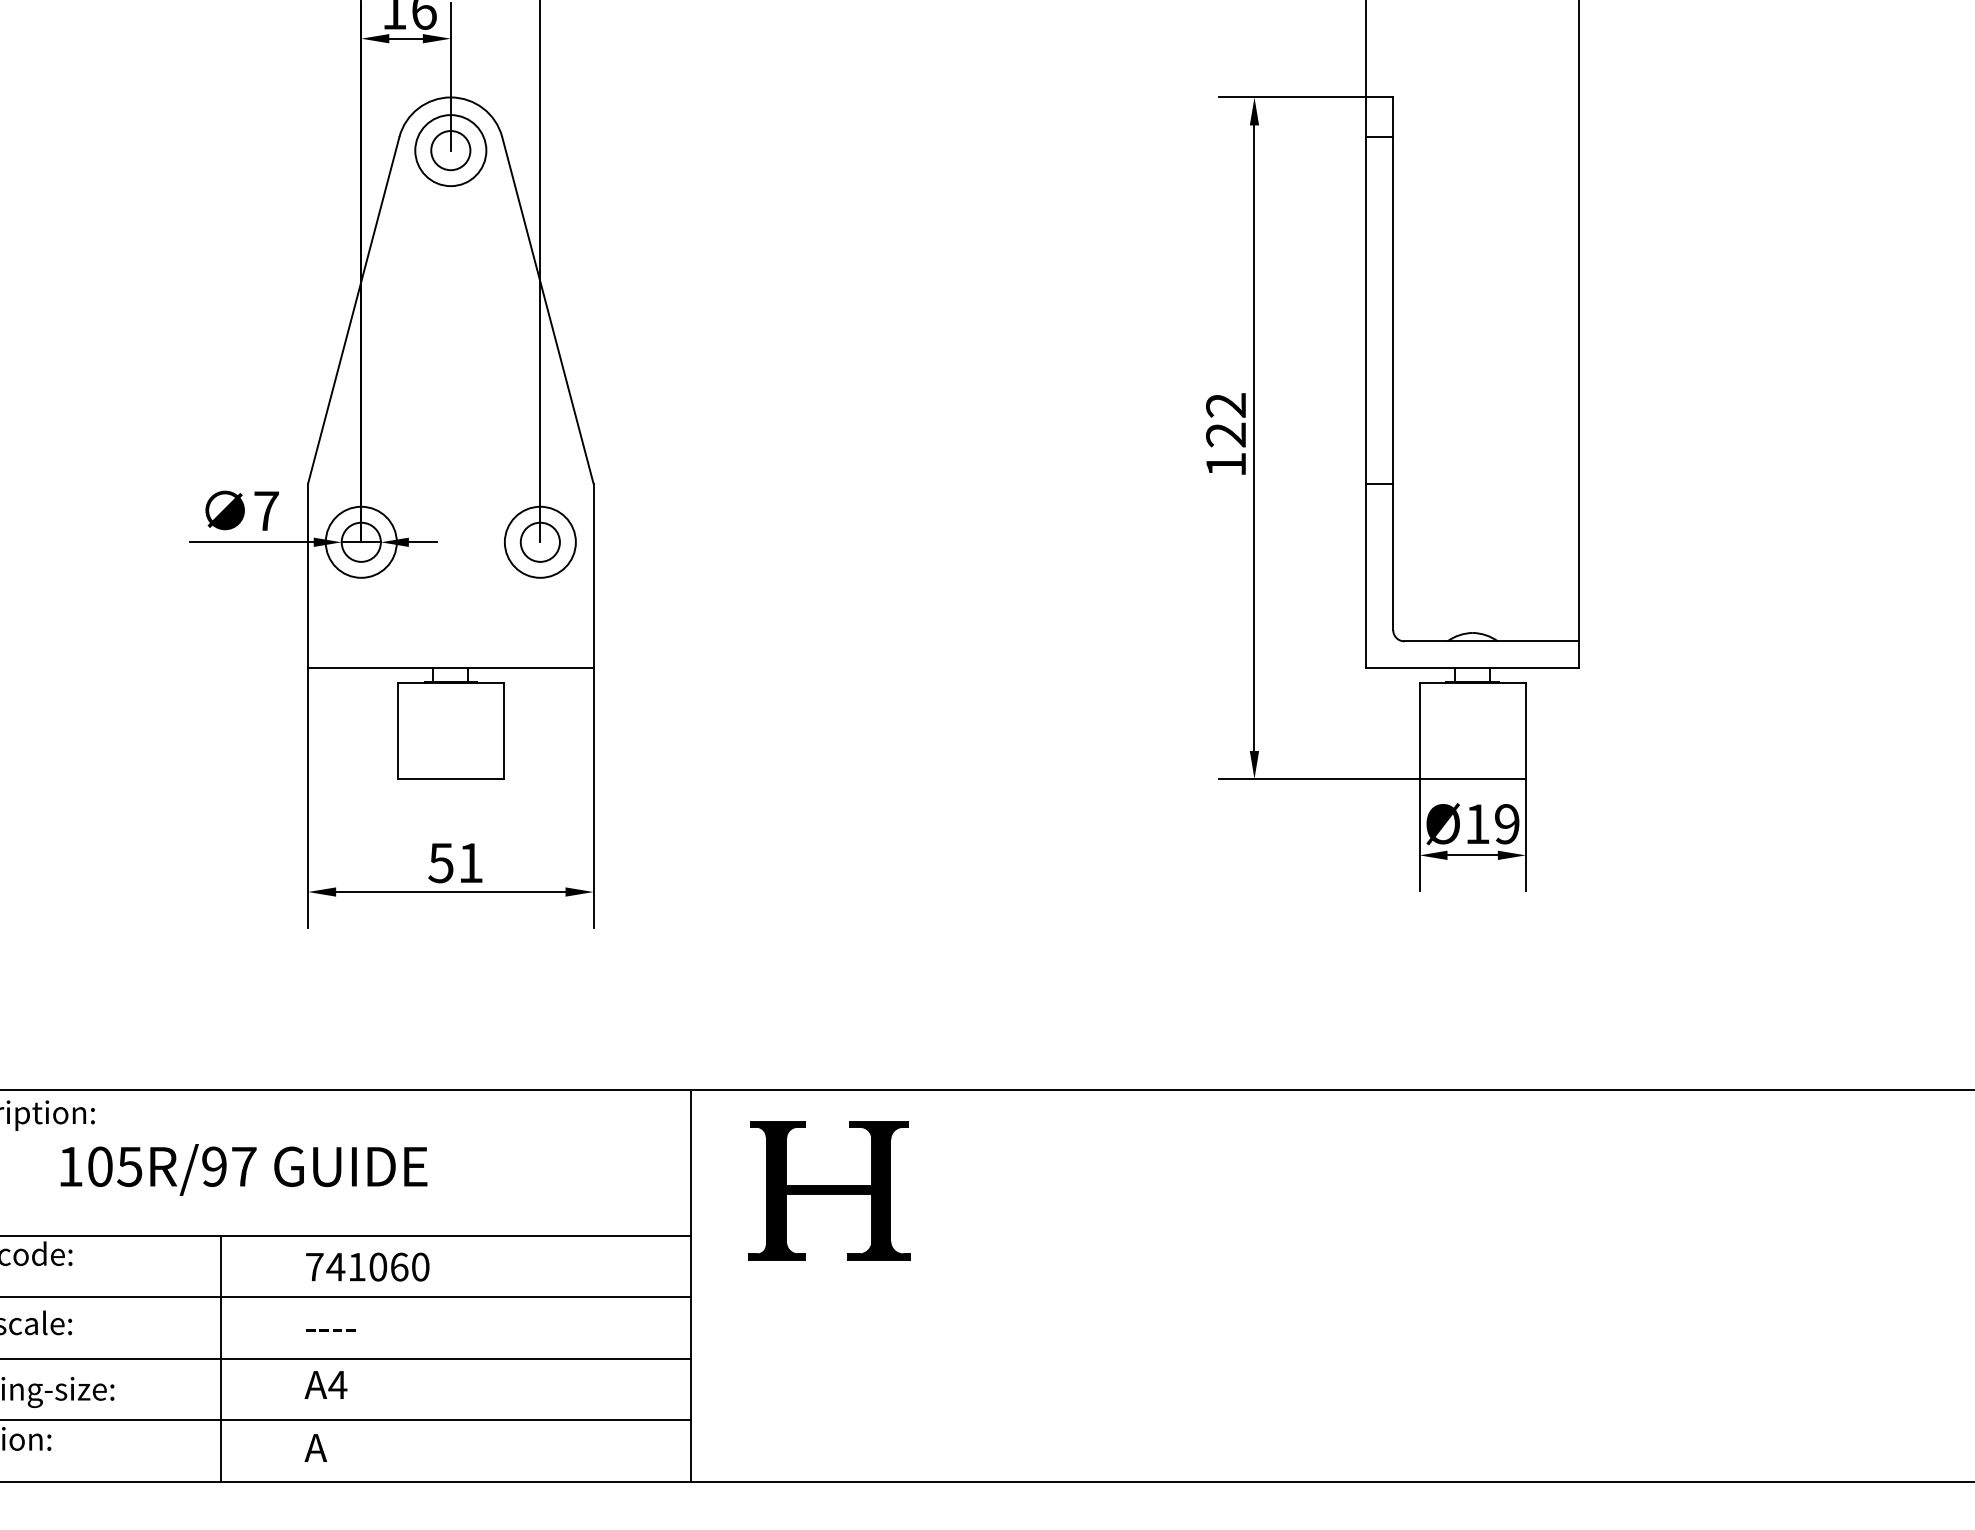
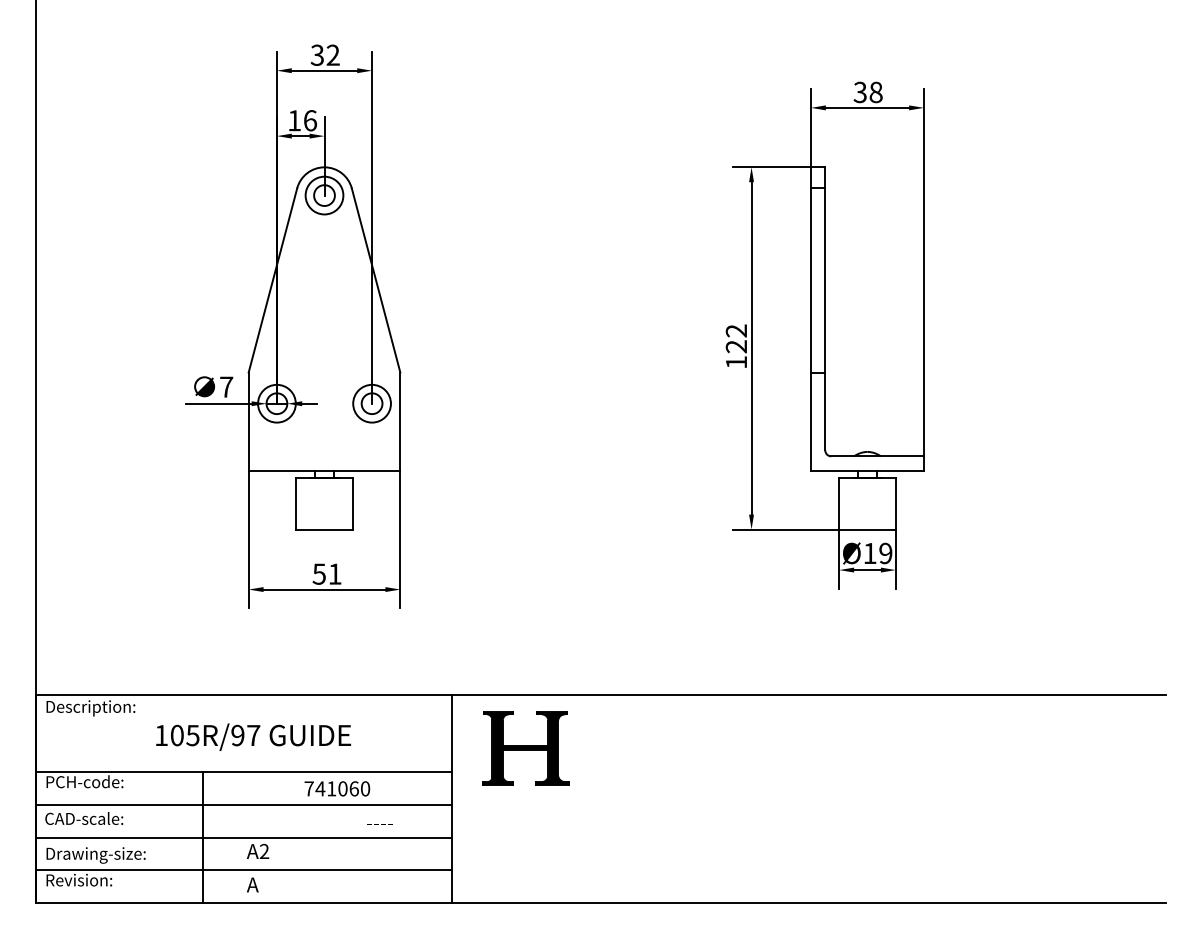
text: (243, 1168) -> (253, 736), moved
text: (367, 1266) -> (337, 788), moved
text: (330, 1330) -> (379, 824), moved
text: (337, 1383) -> (264, 850), A4 -> A2

